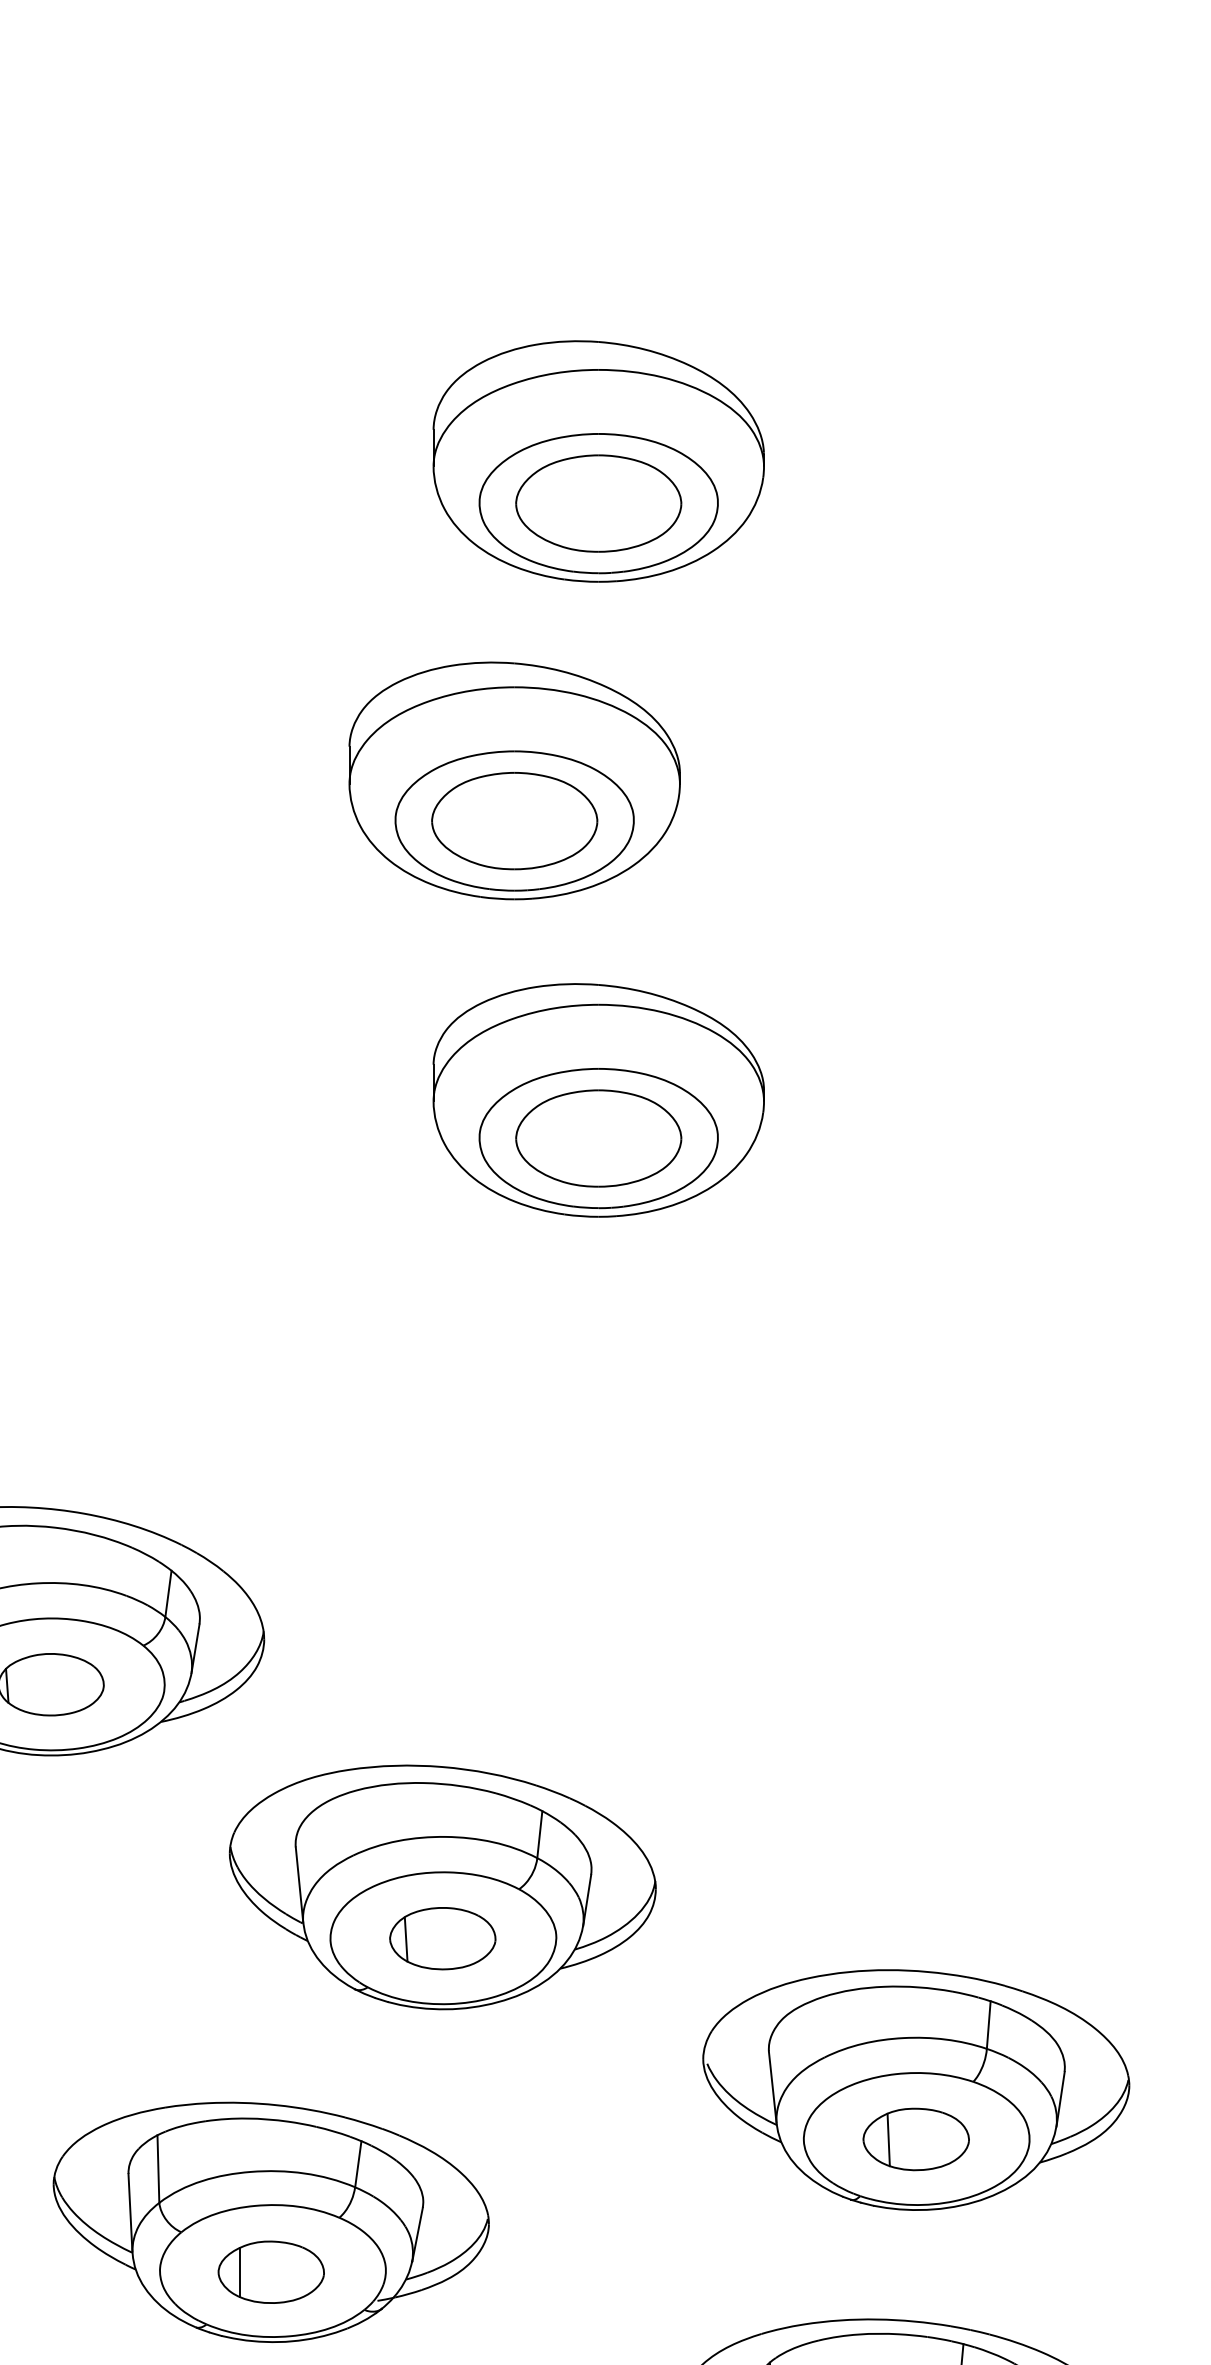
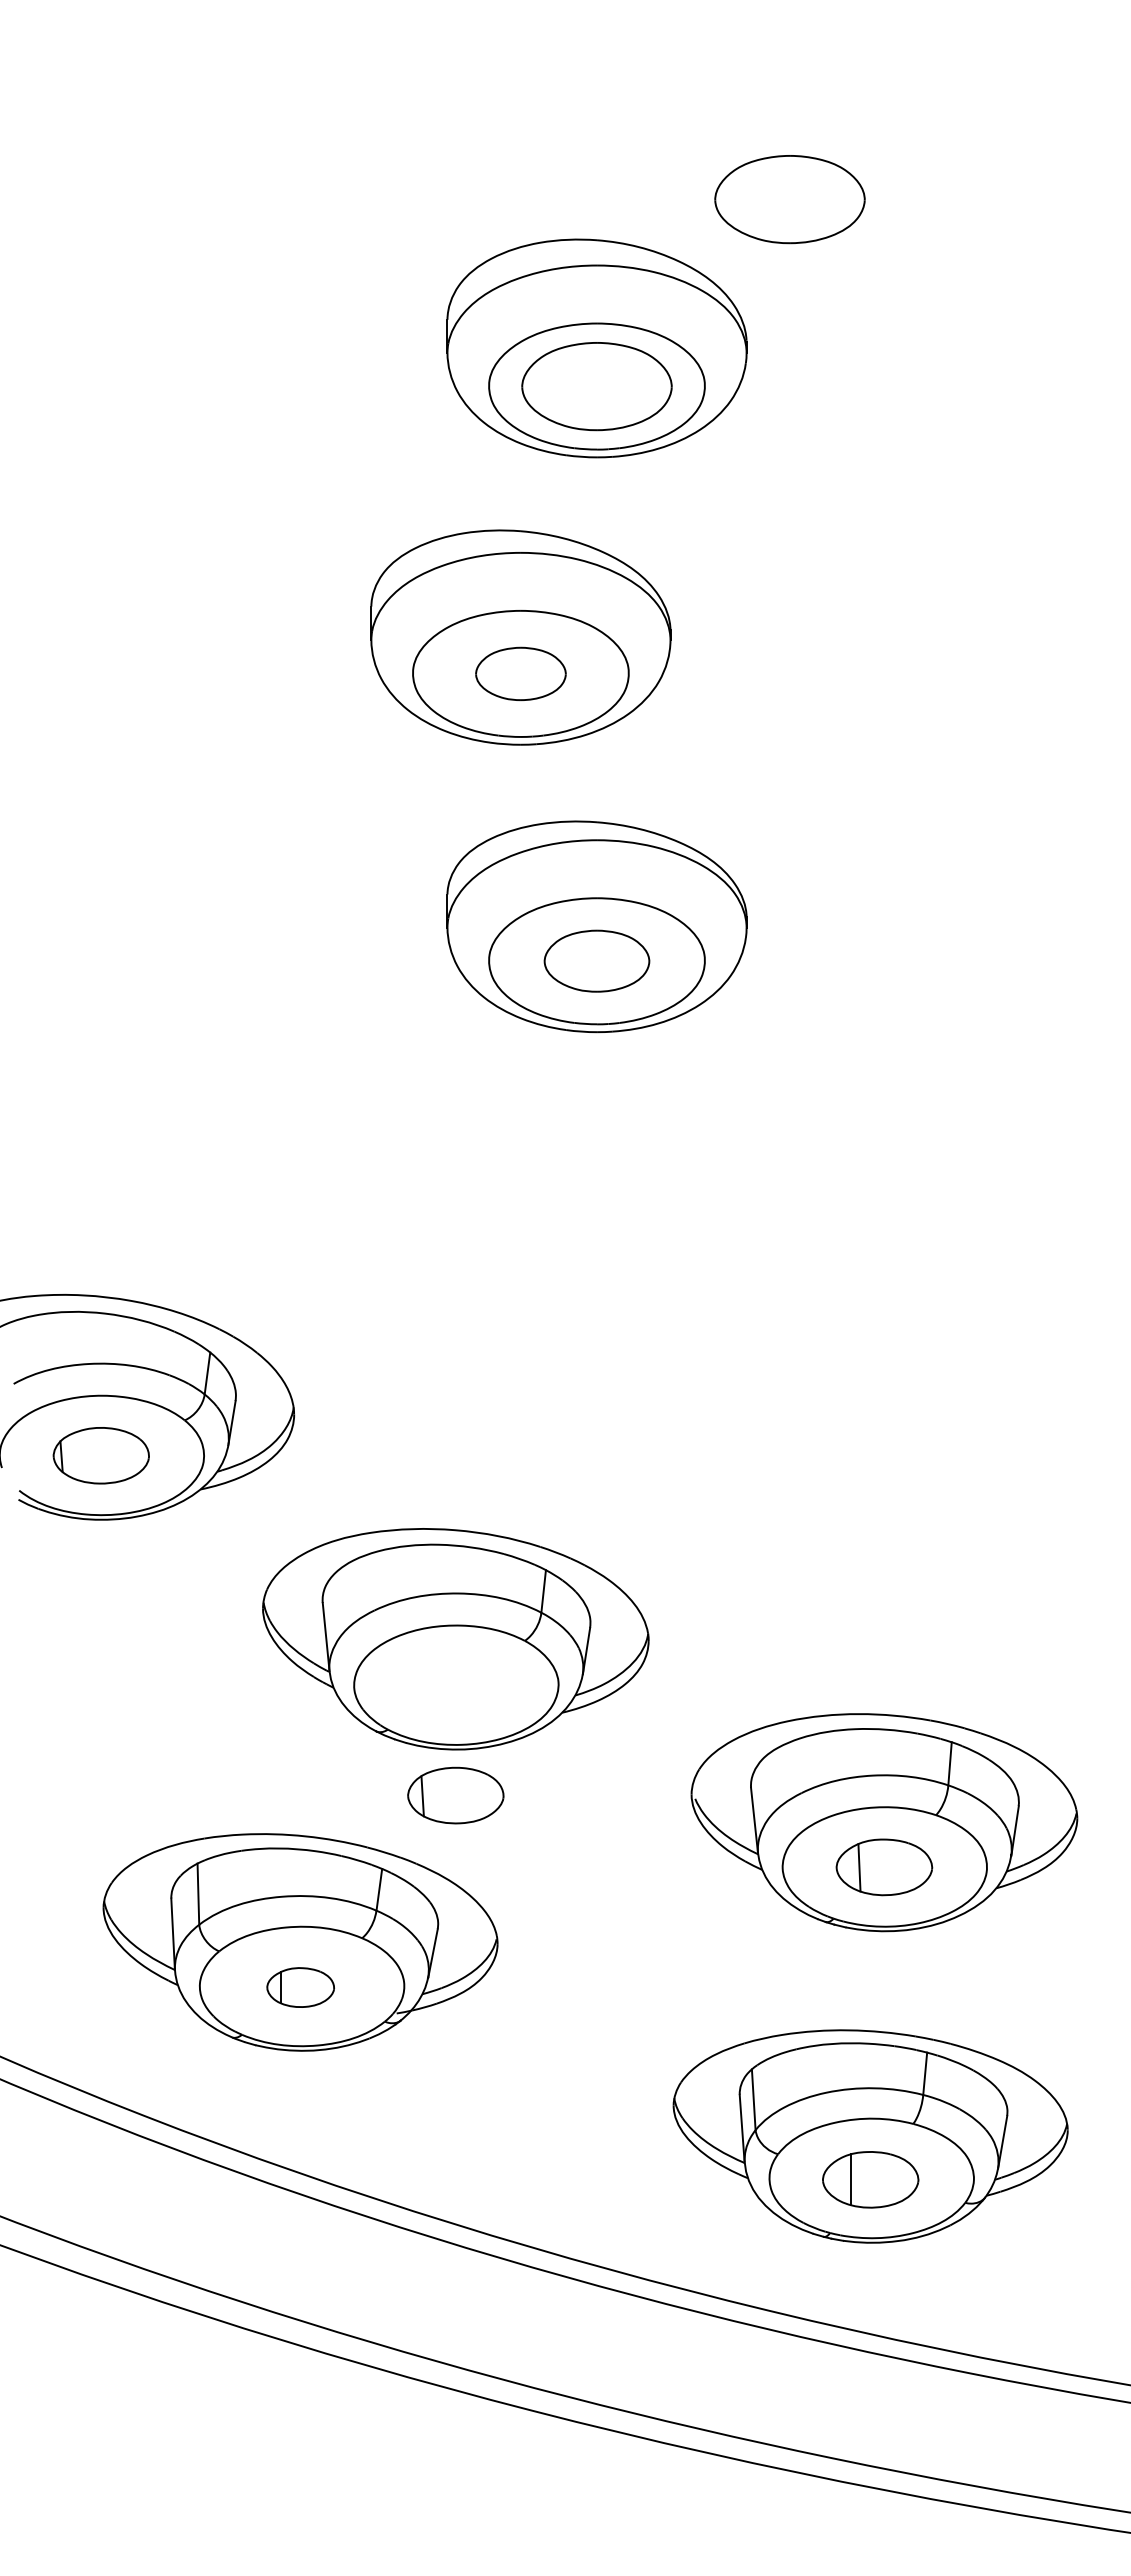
part: (811, 296) -> (789, 199), added
part: (514, 820) -> (520, 673), size x0.6
part: (598, 1137) -> (596, 960), size x0.7
part: (442, 1938) -> (455, 1795), moved
part: (271, 2272) -> (300, 1987), size x0.7

